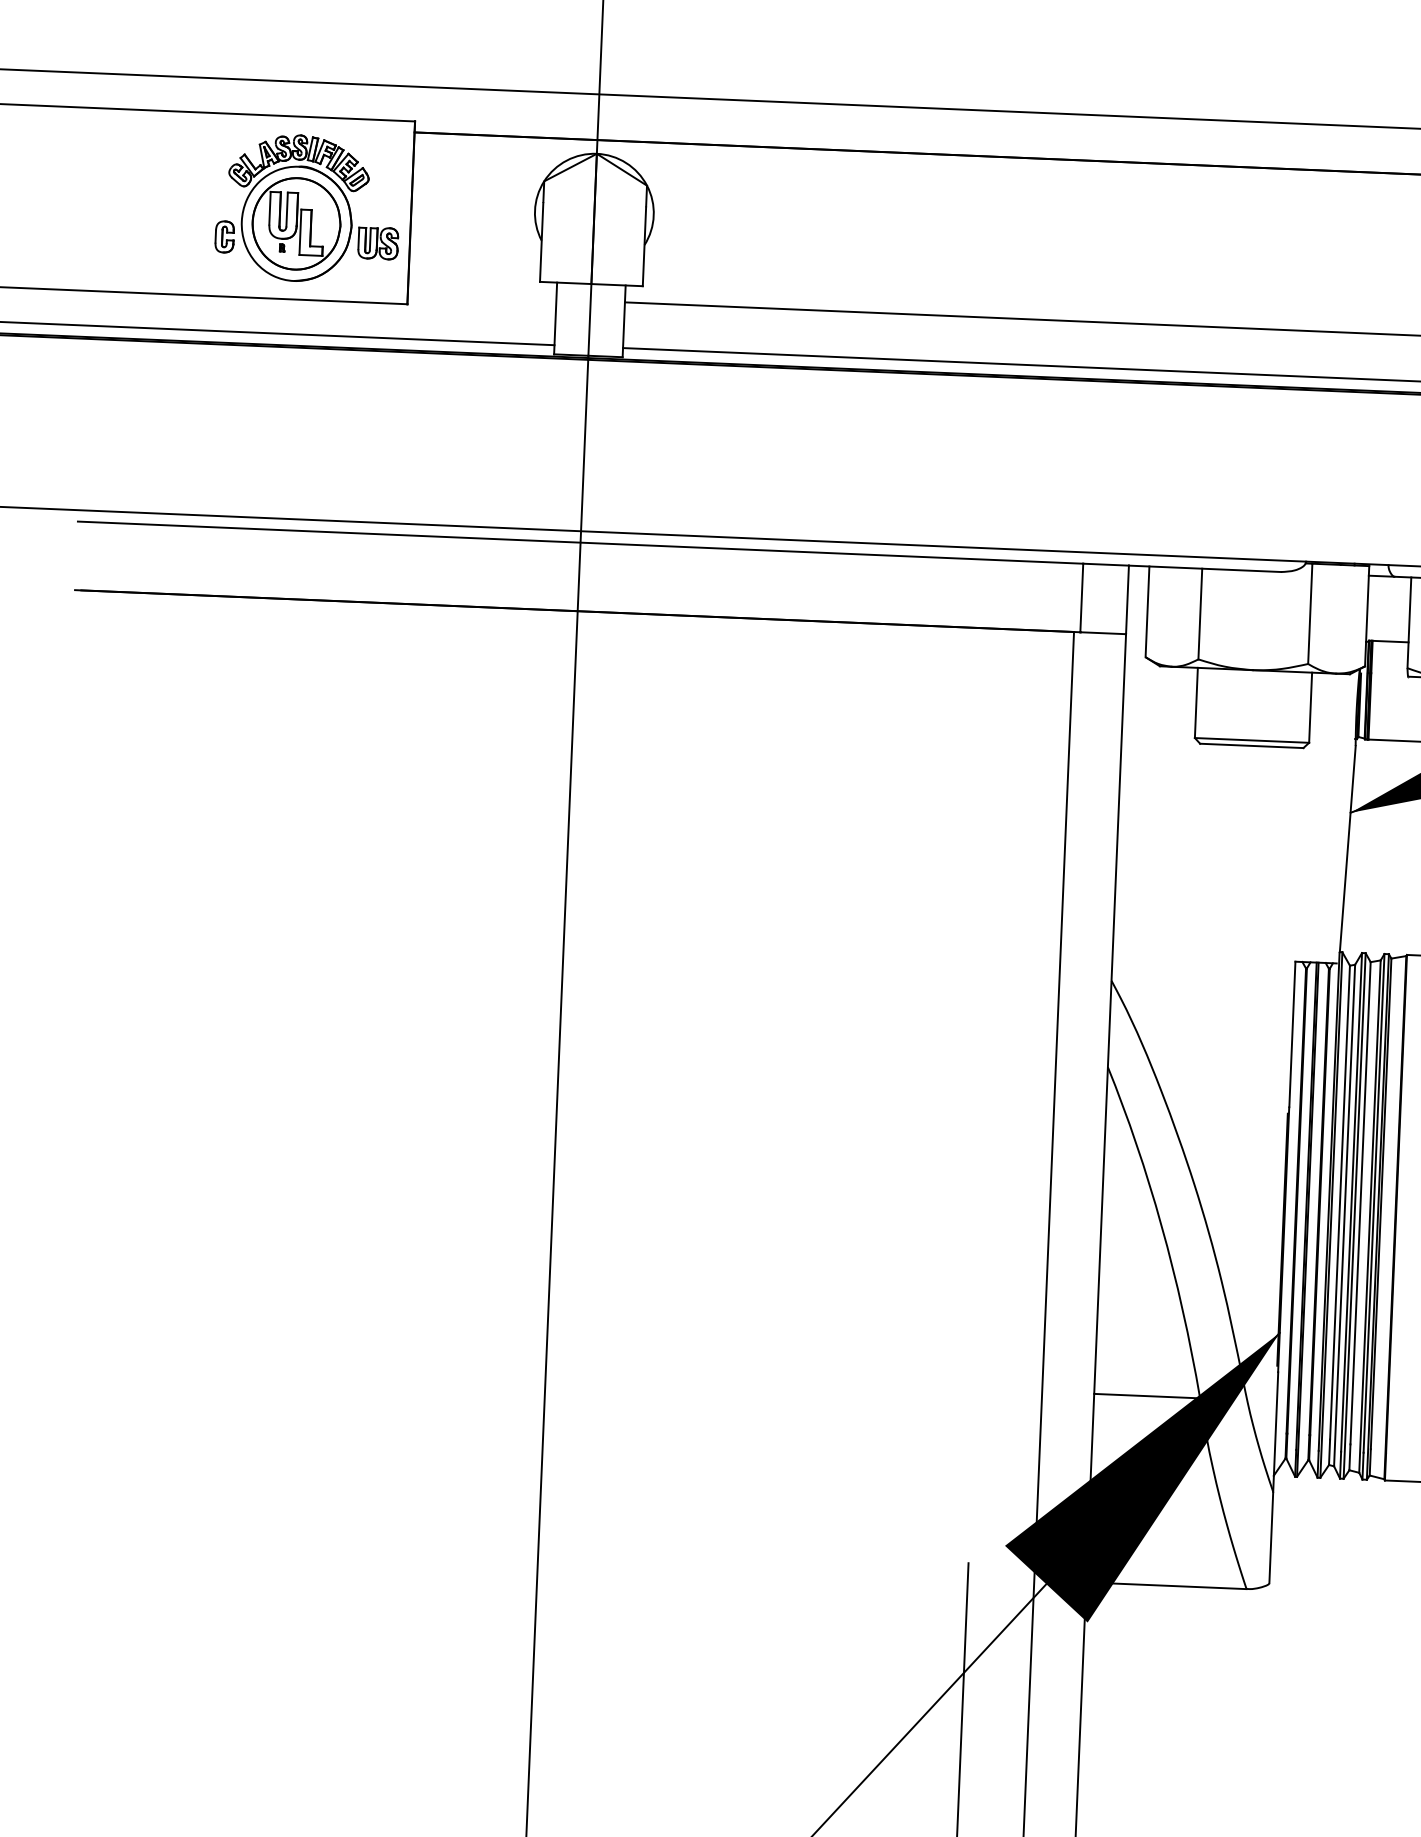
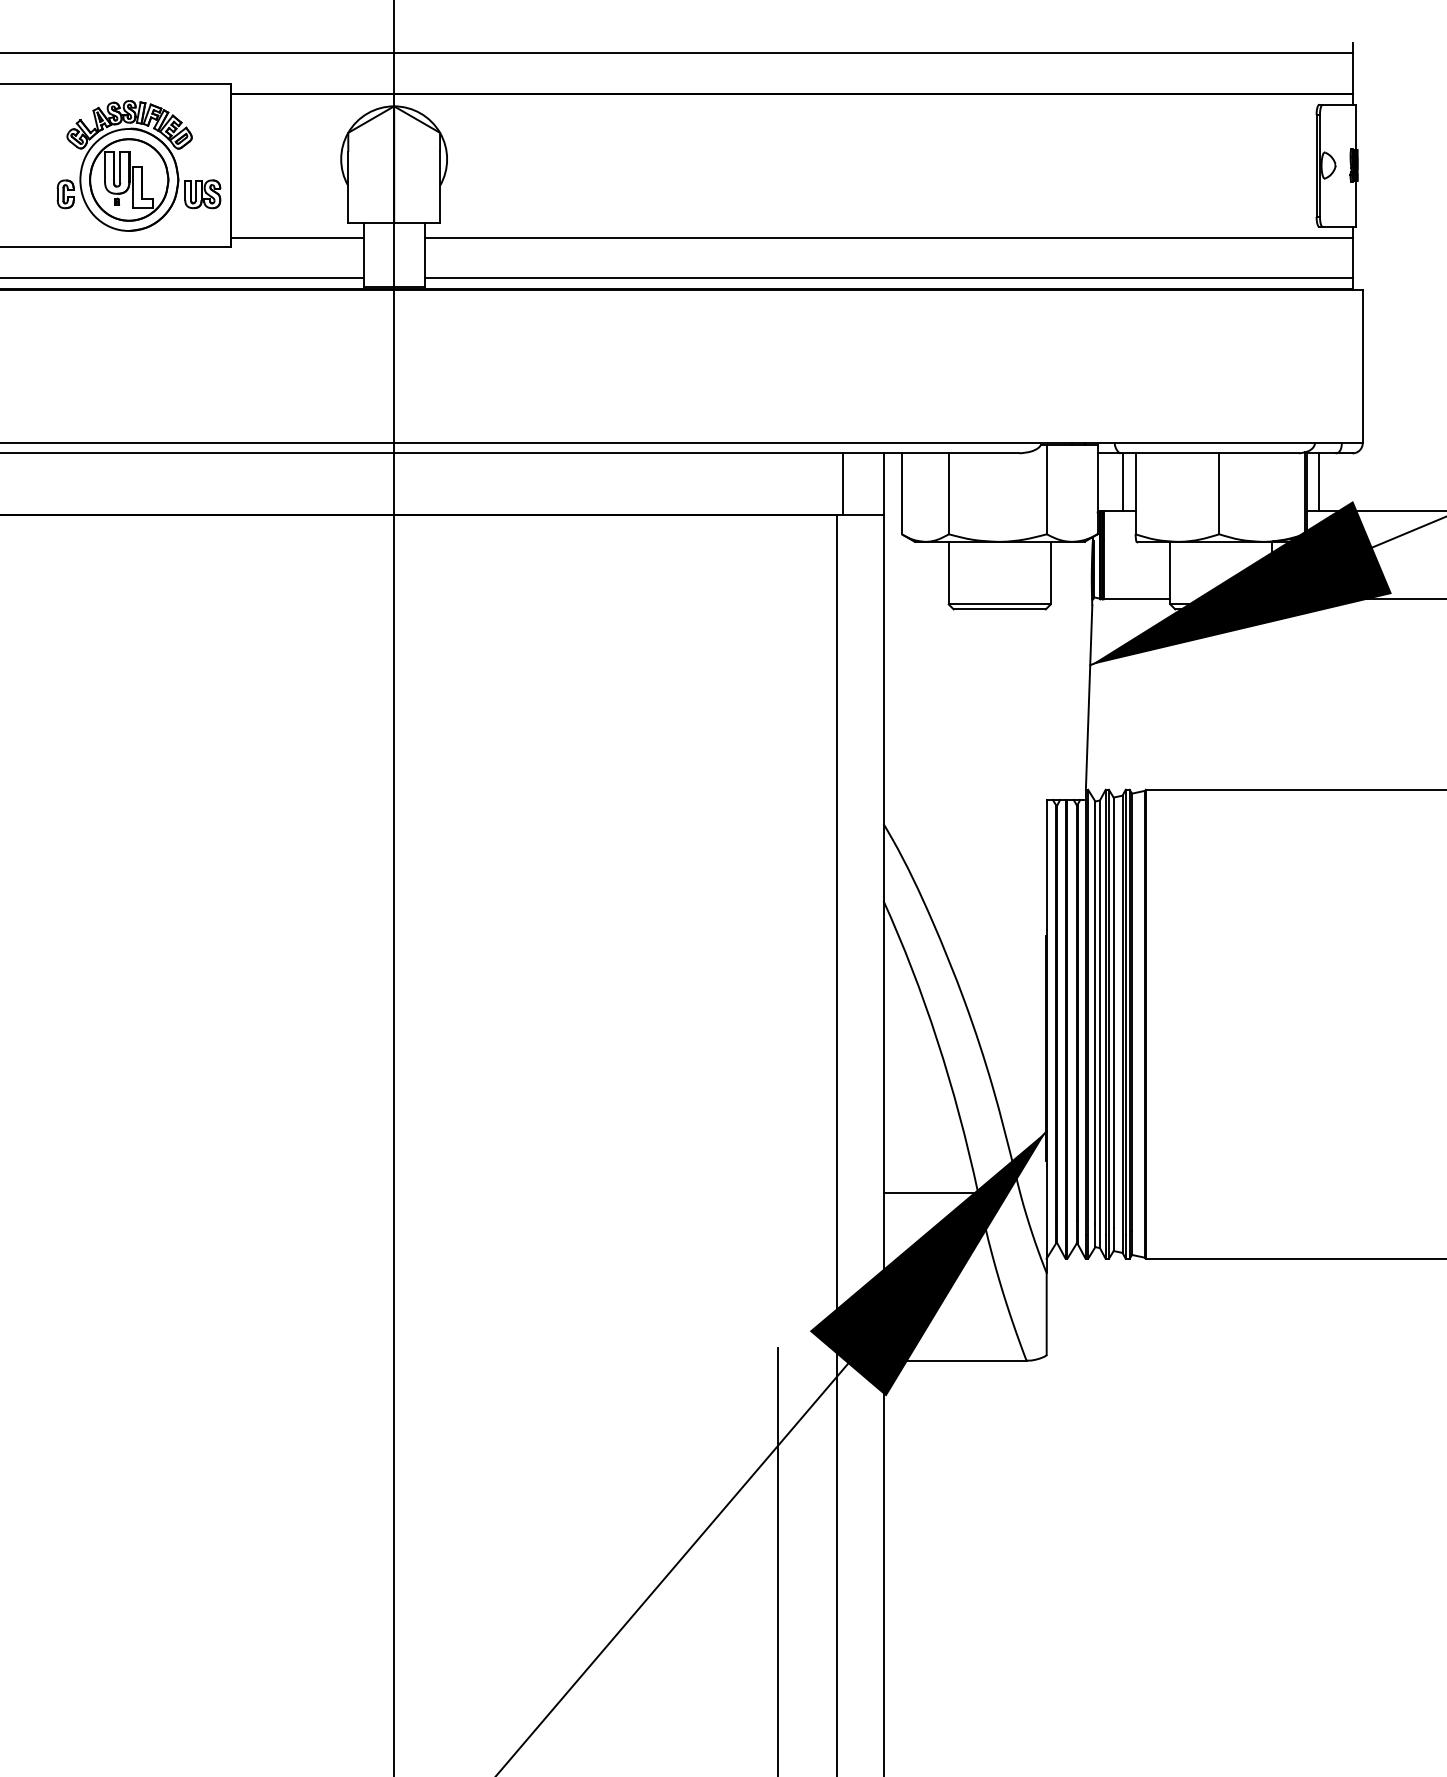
line: (482, 296) -> (297, 237), added
line: (1396, 609) -> (1123, 482), added

